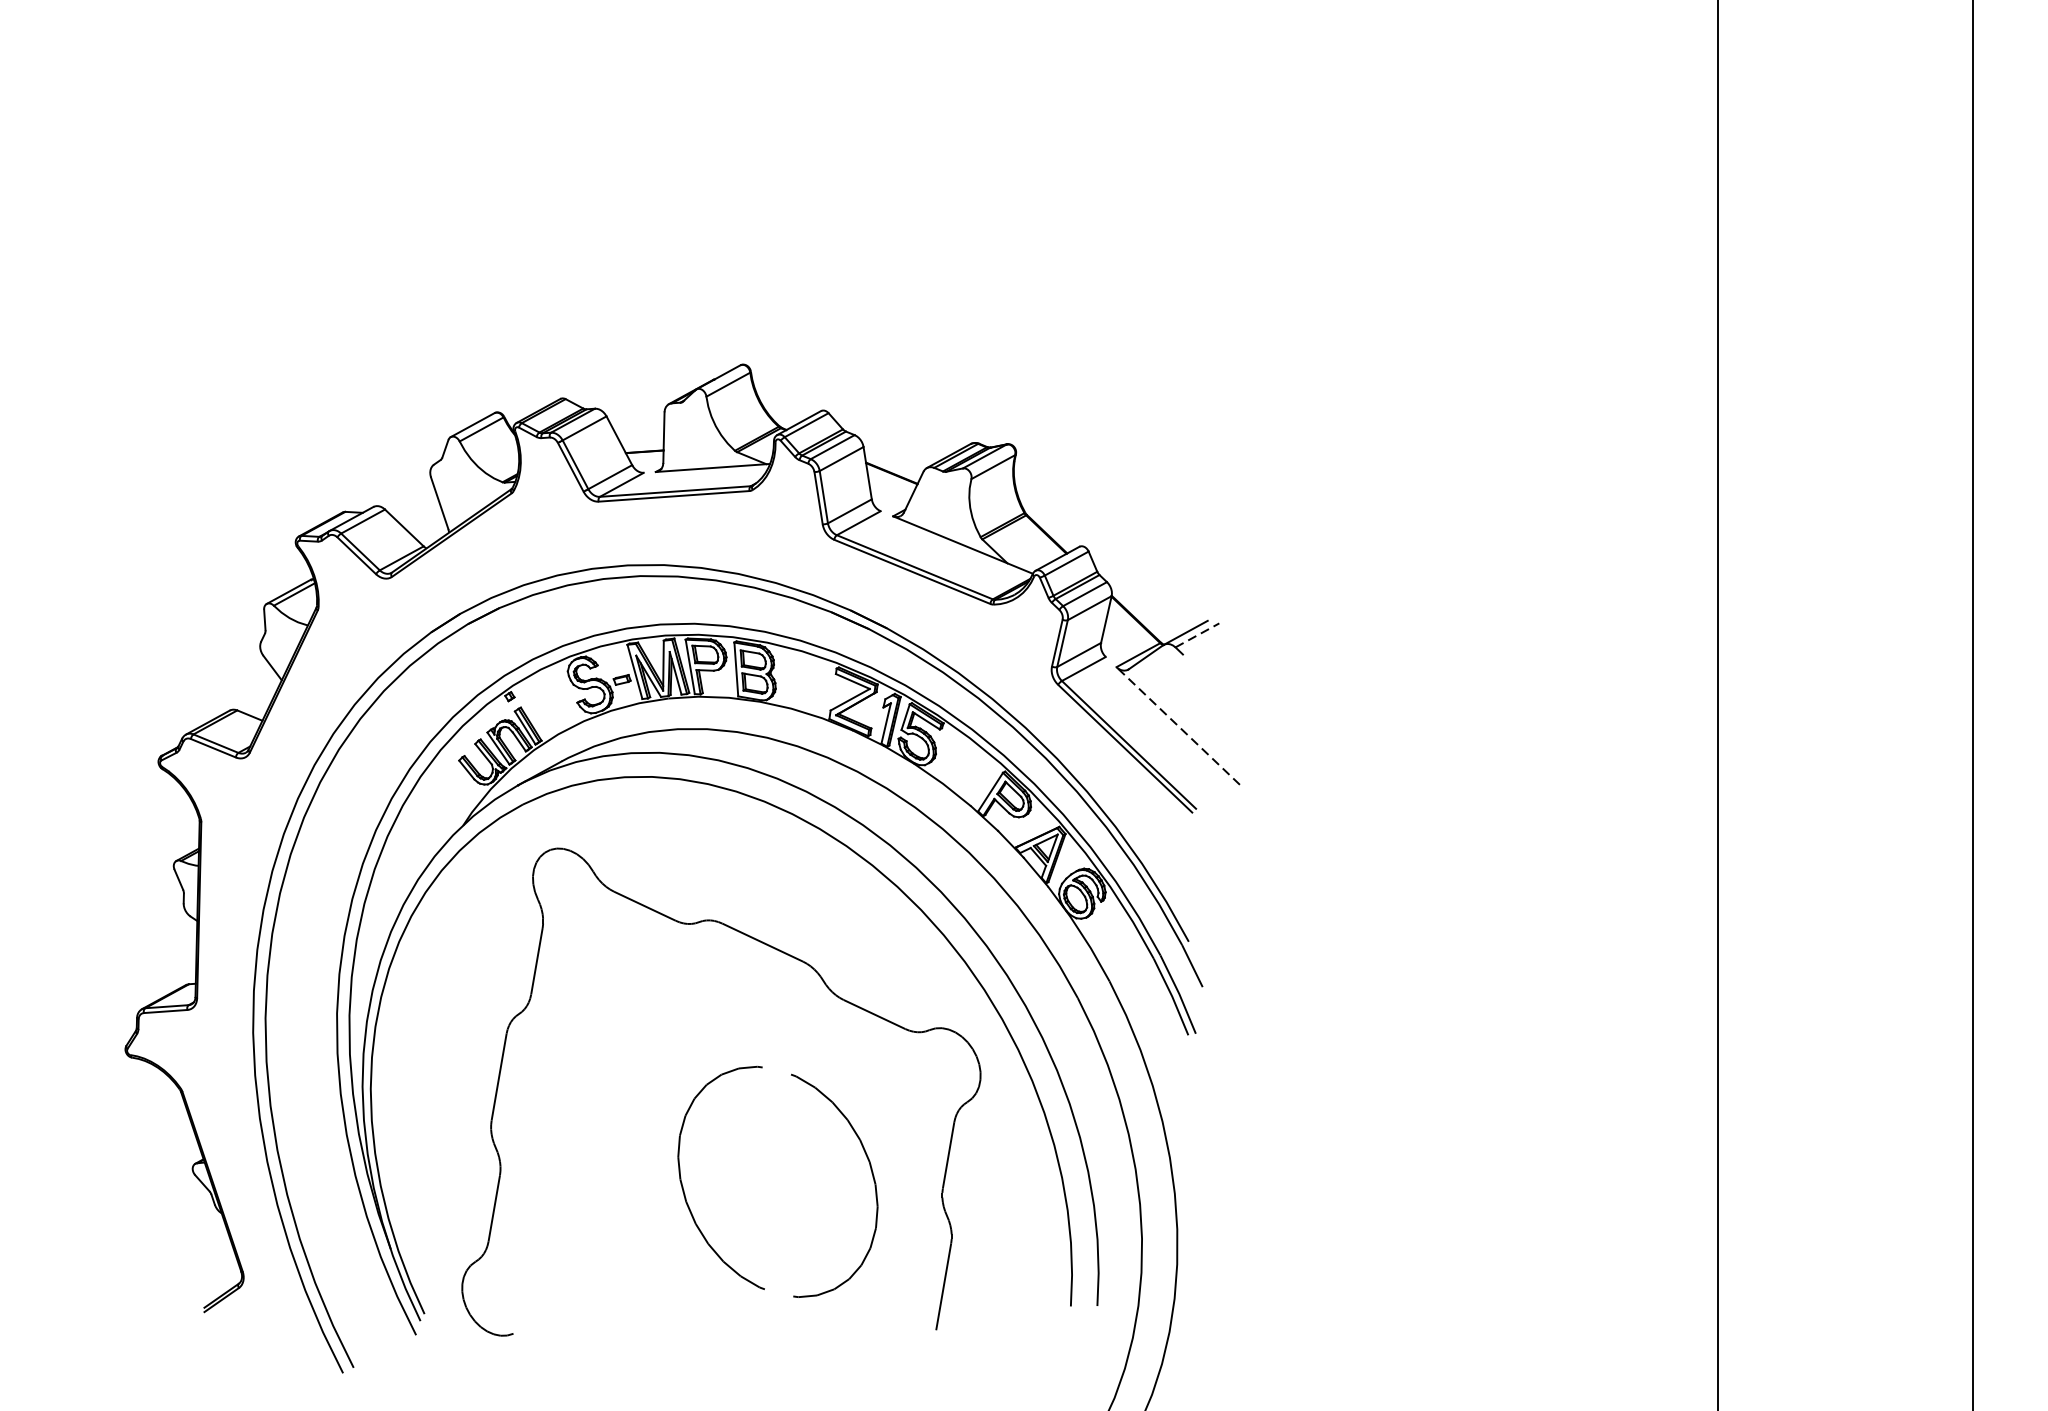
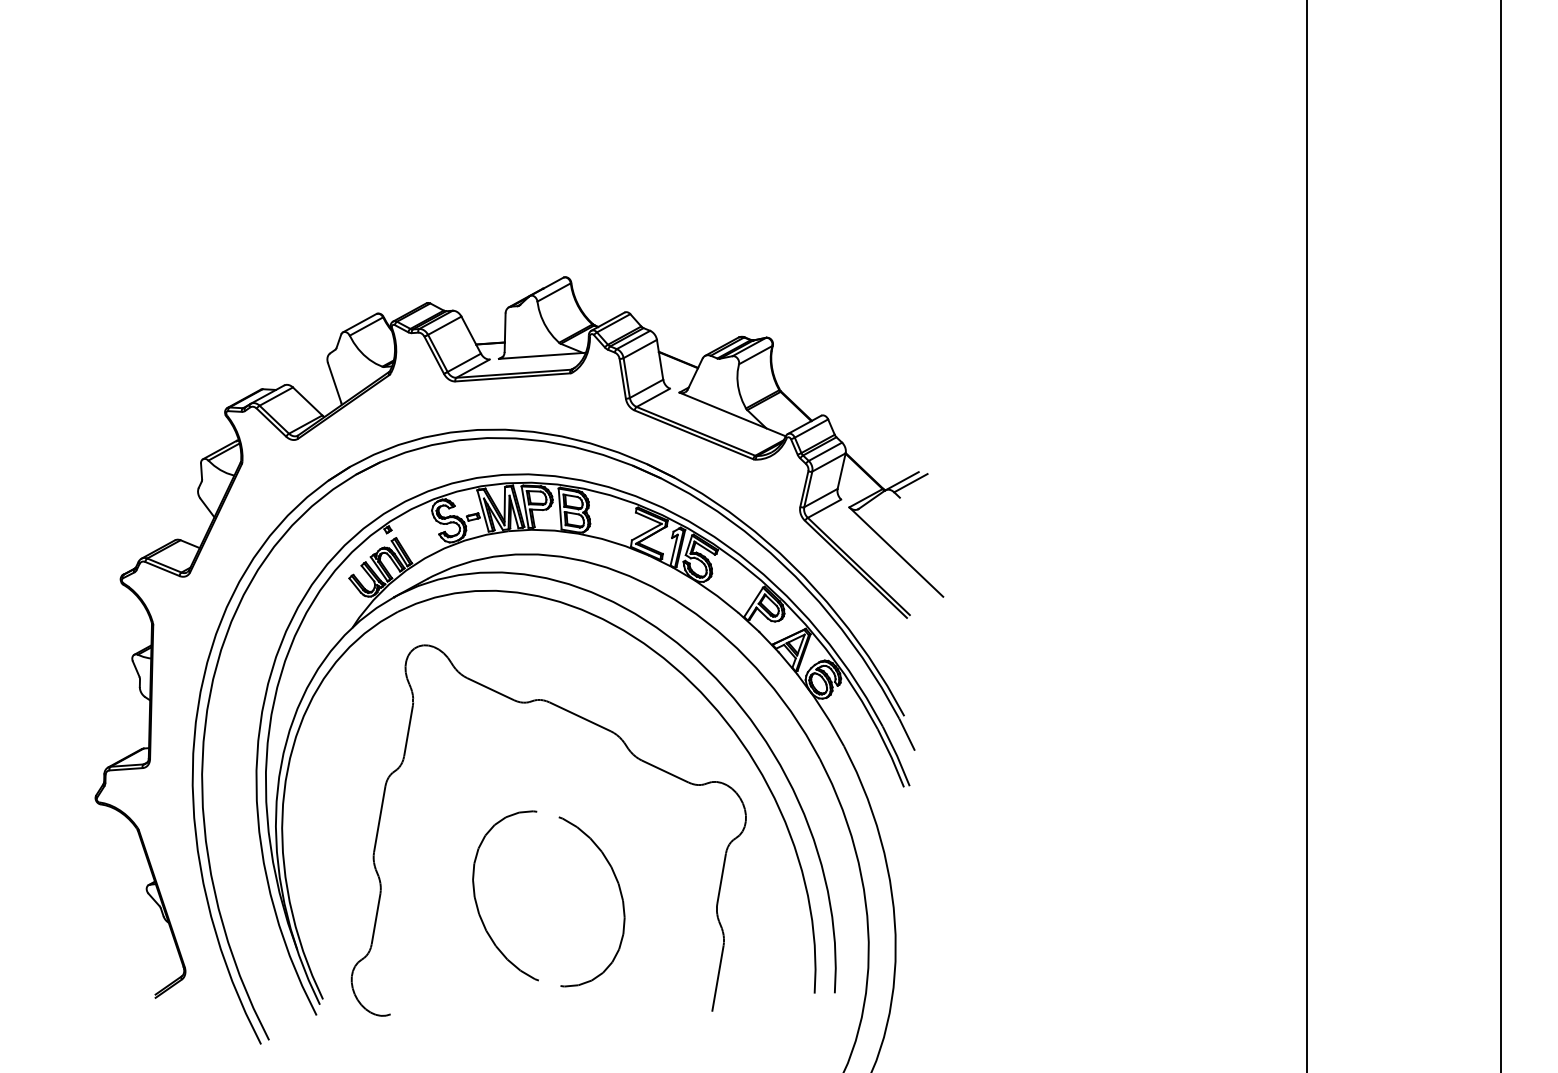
line: (1198, 634) -> (911, 482), dashed -> solid
line: (1178, 726) -> (896, 552), dashed -> solid
part: (699, 1227) -> (489, 933), moved

